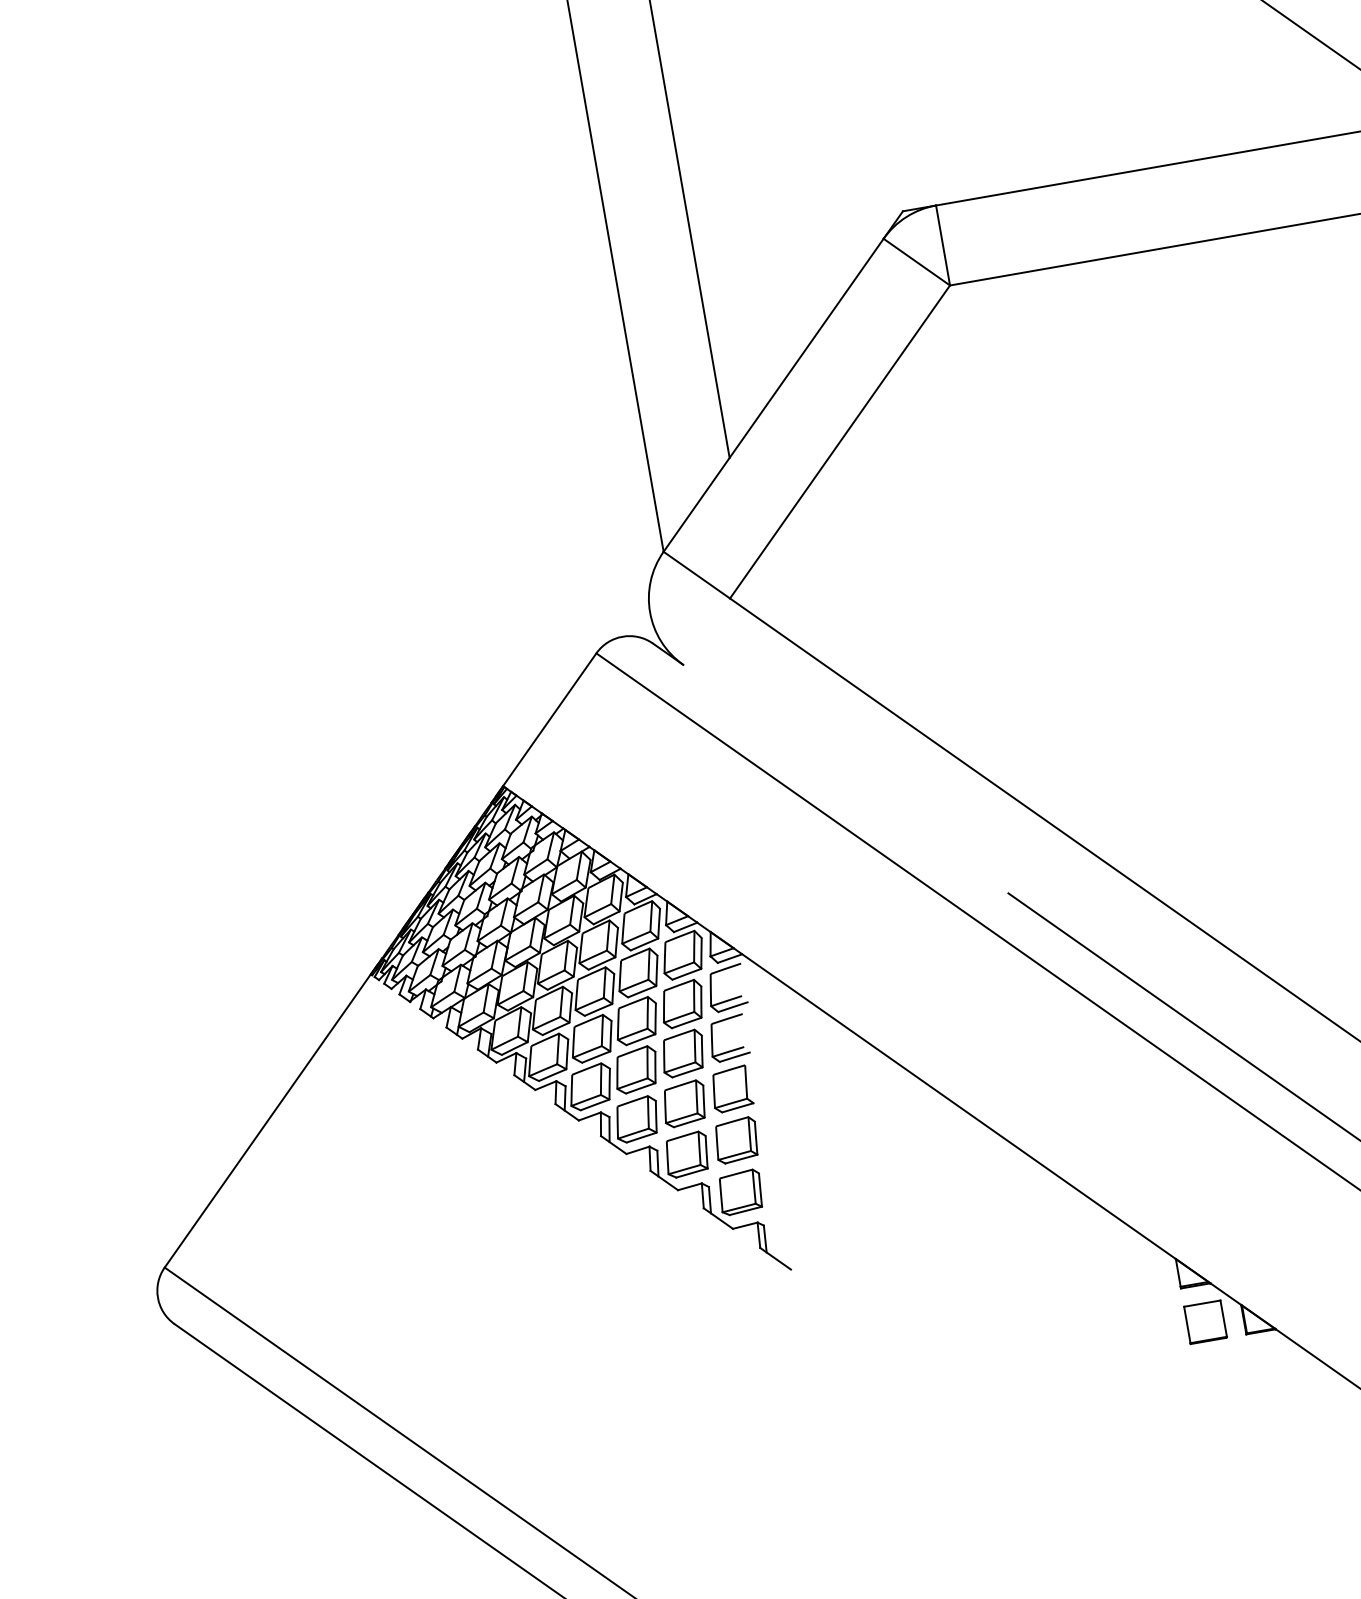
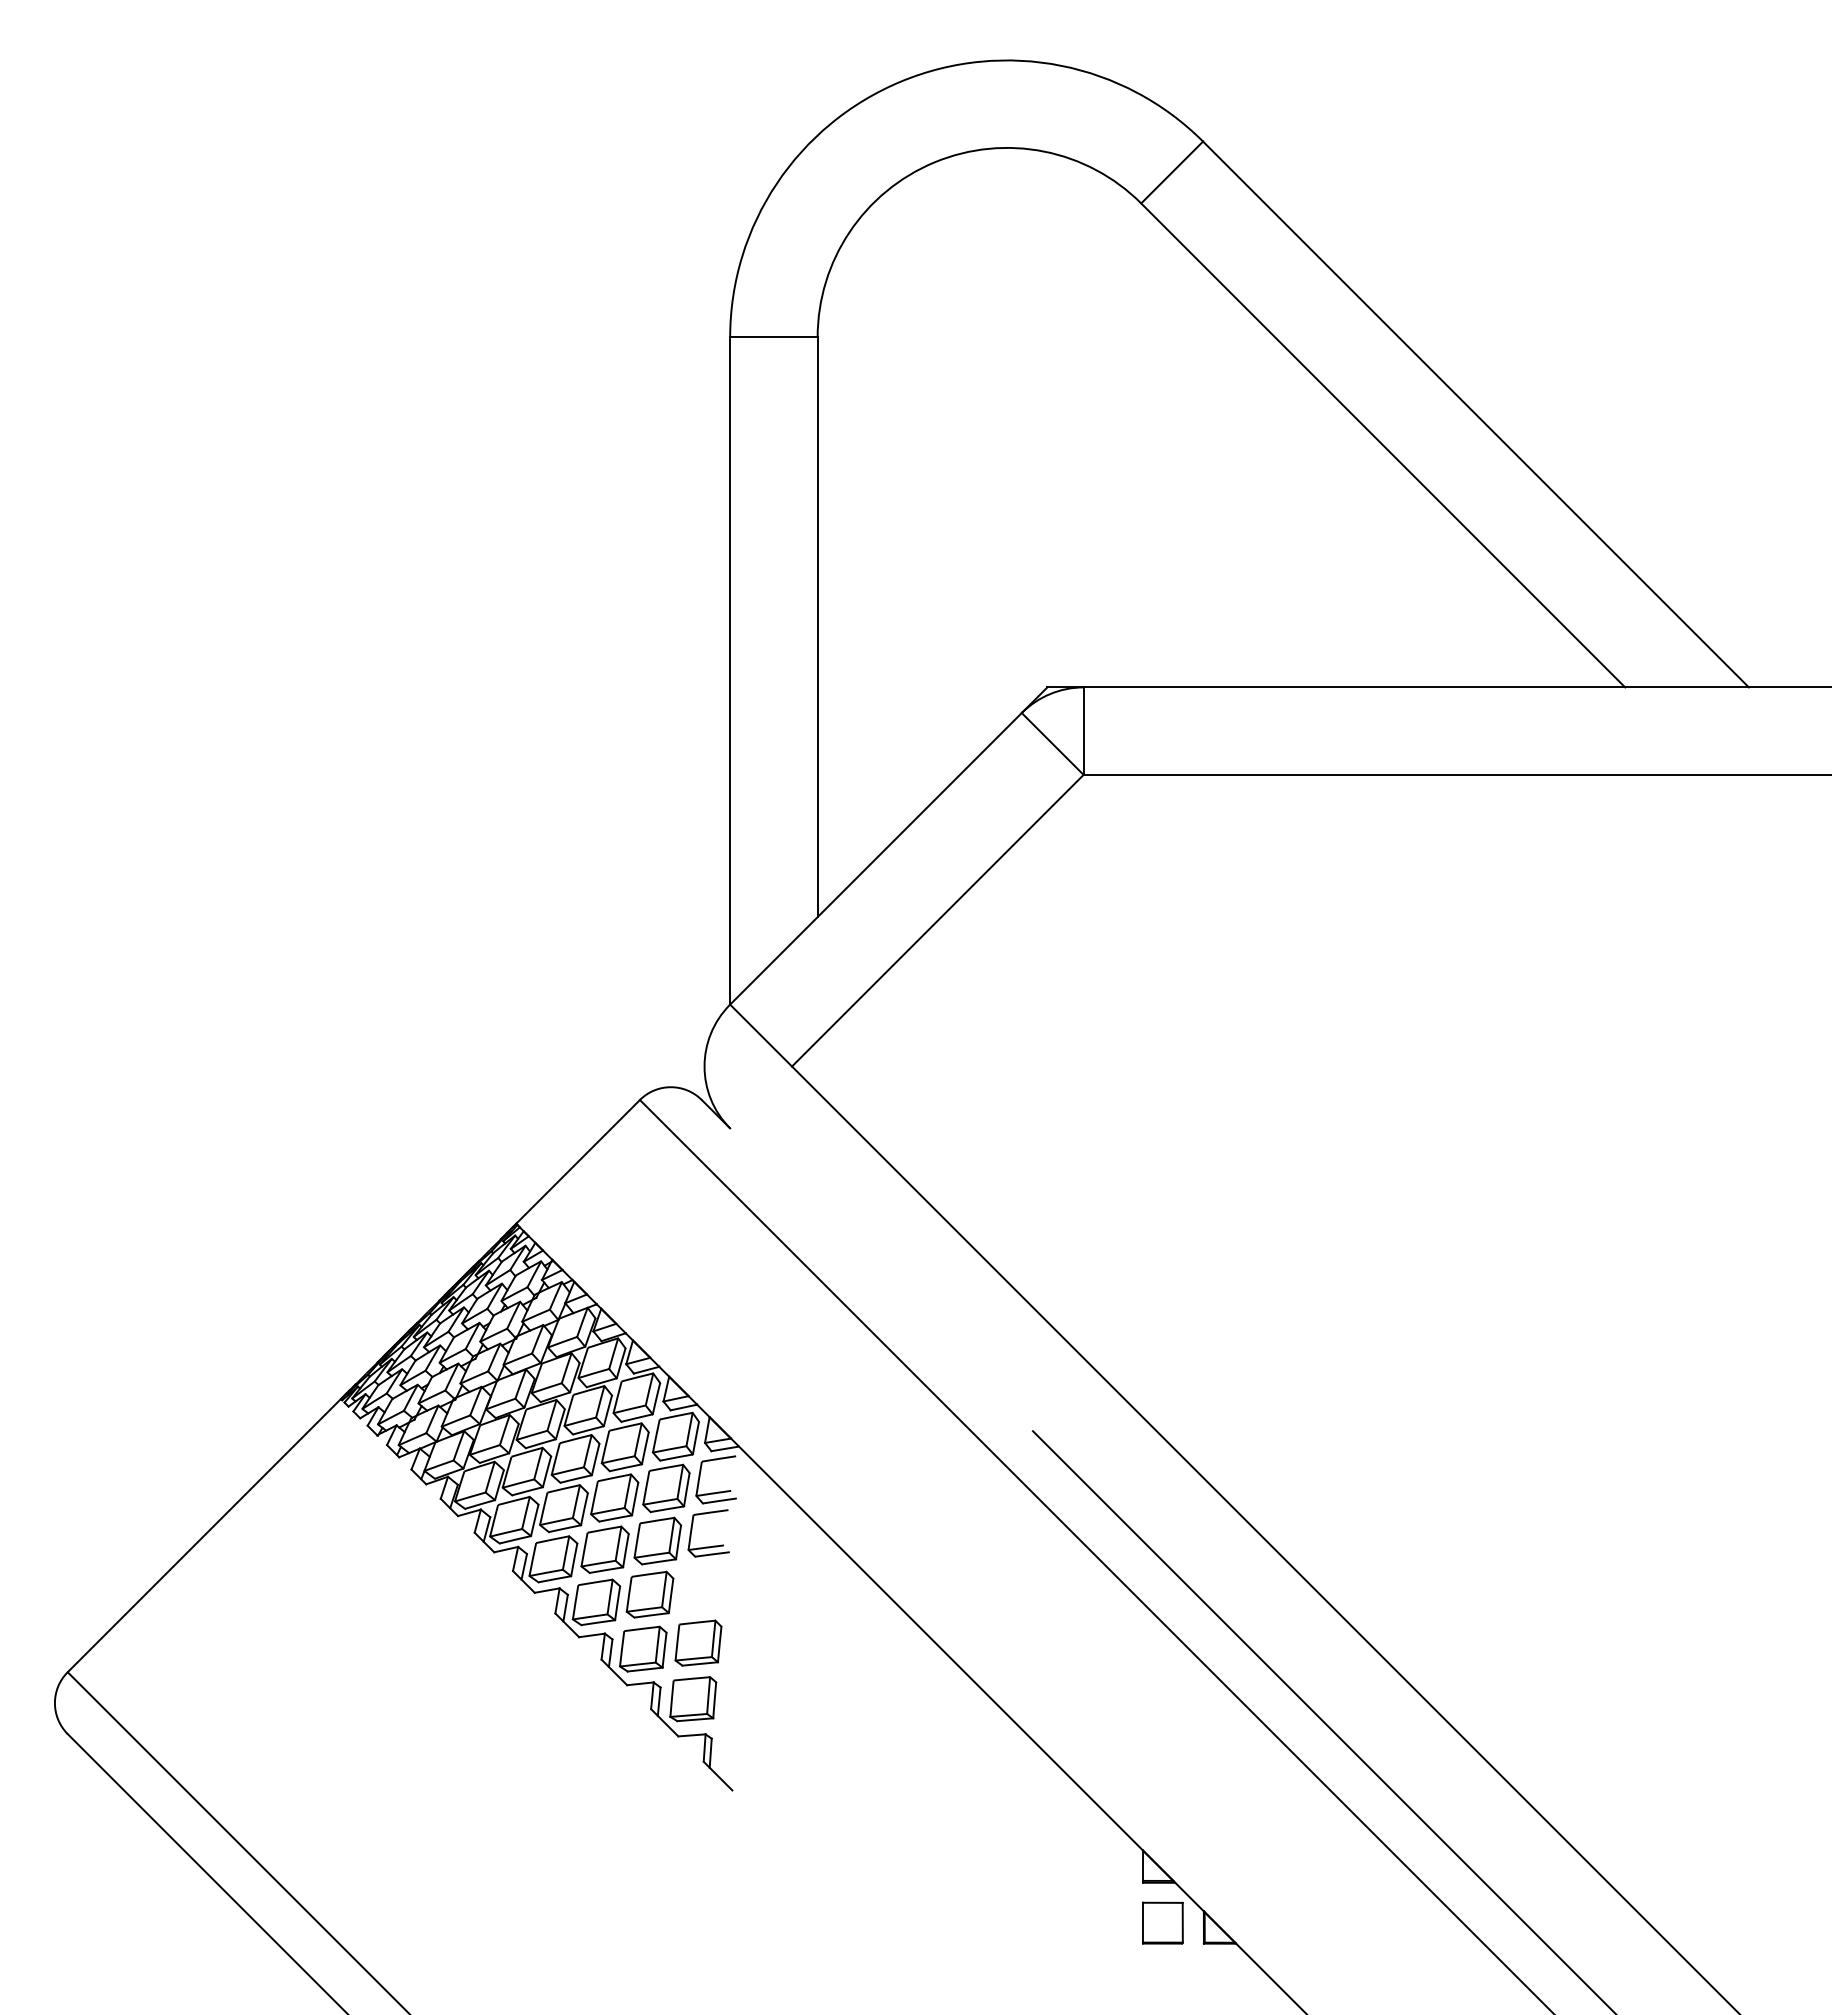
part: (731, 1088) -> (702, 1587), removed

